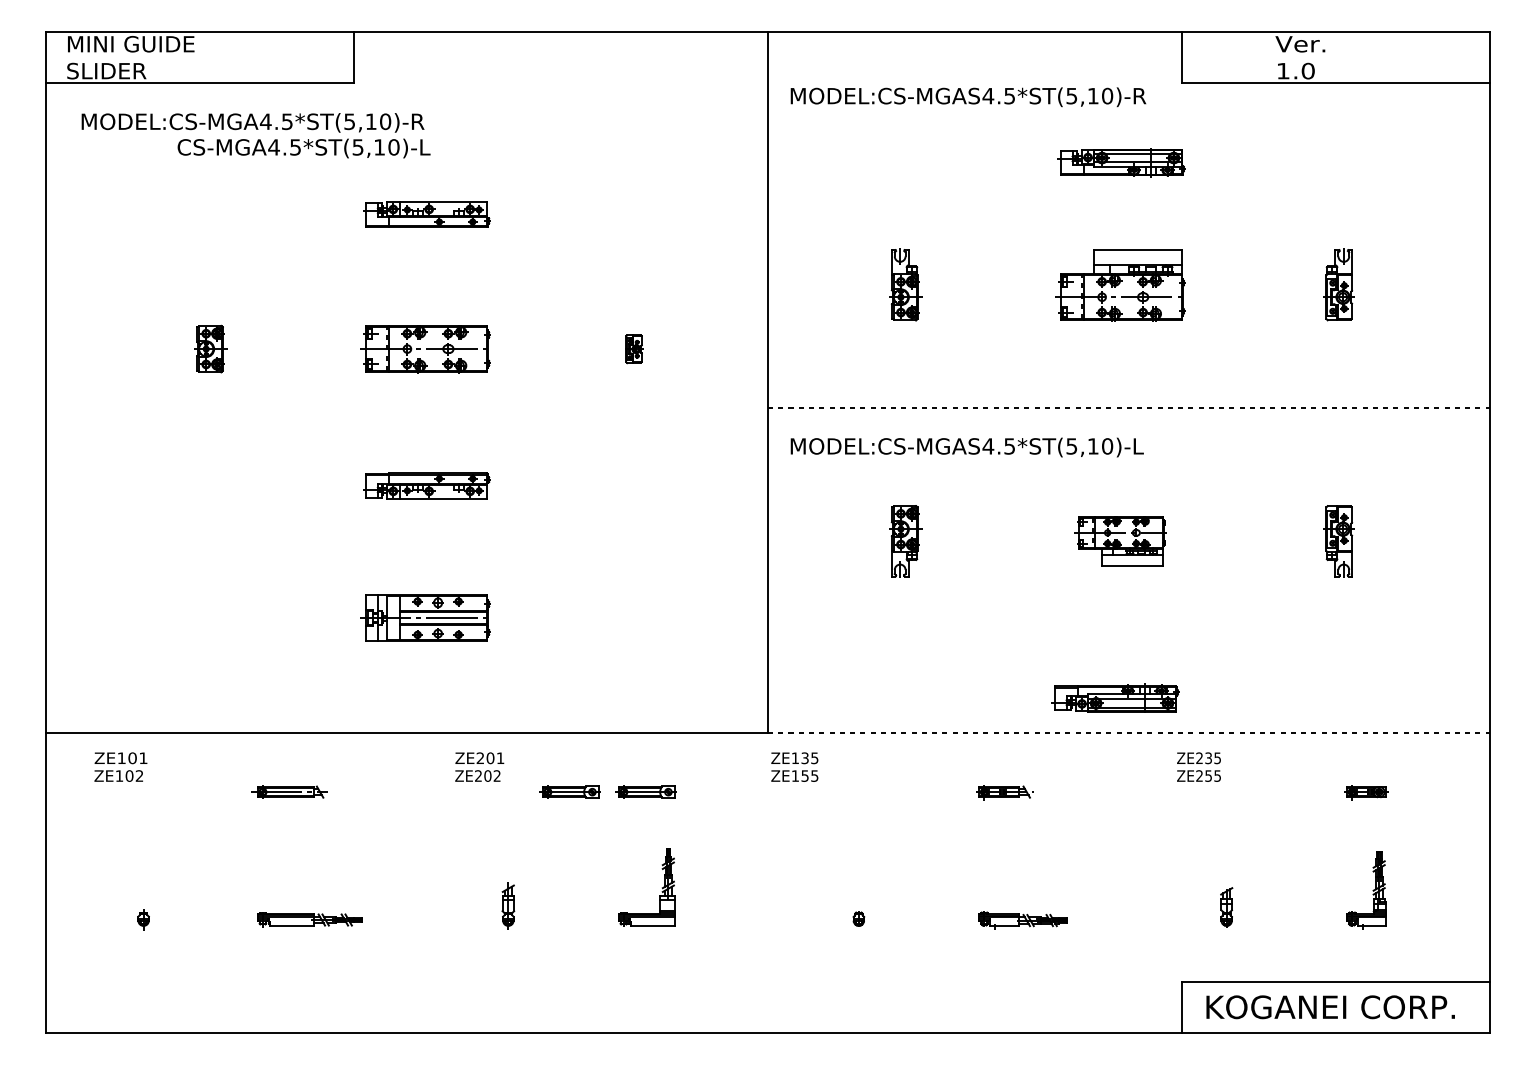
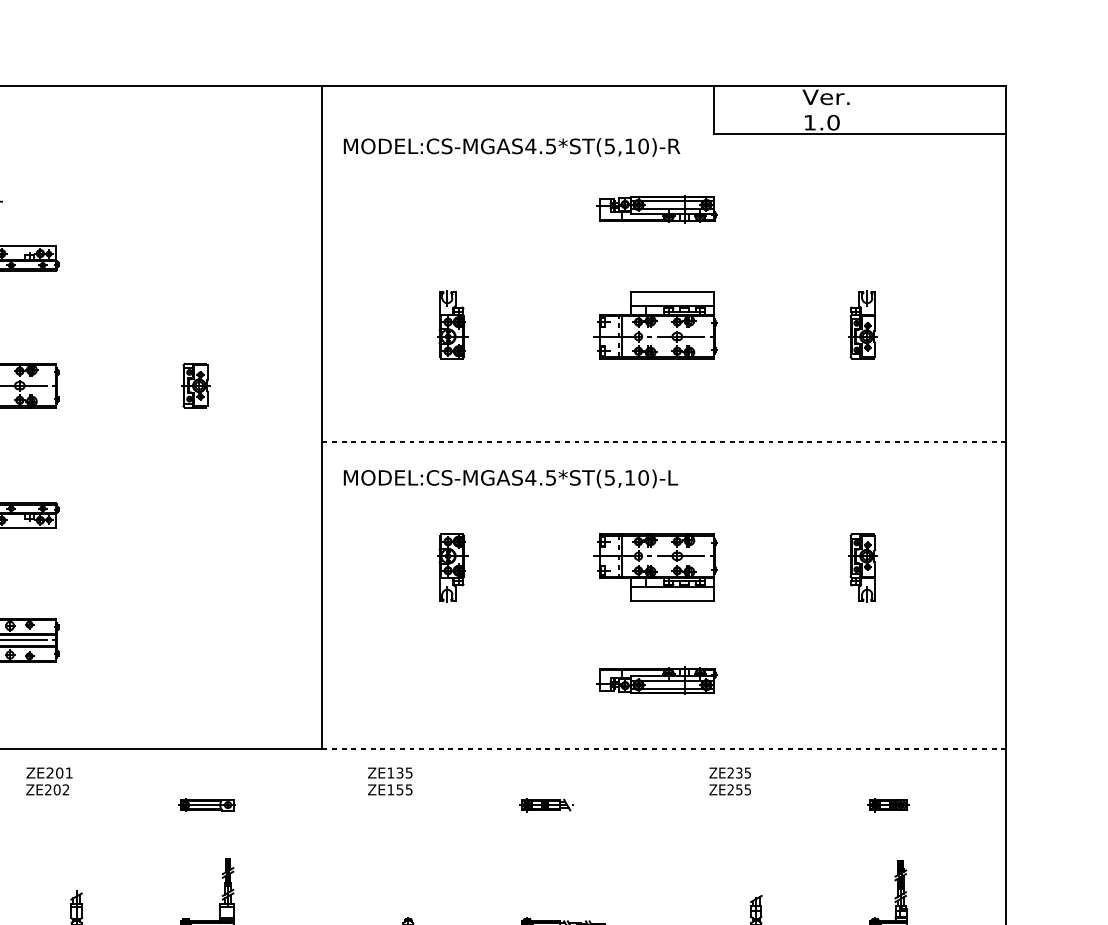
part: (633, 349) -> (195, 386), size x1.67
part: (1120, 541) -> (655, 567), size x1.43
part: (1115, 697) -> (656, 679), moved
text: (794, 766) -> (389, 780), moved
part: (569, 791) -> (134, 804), removed

